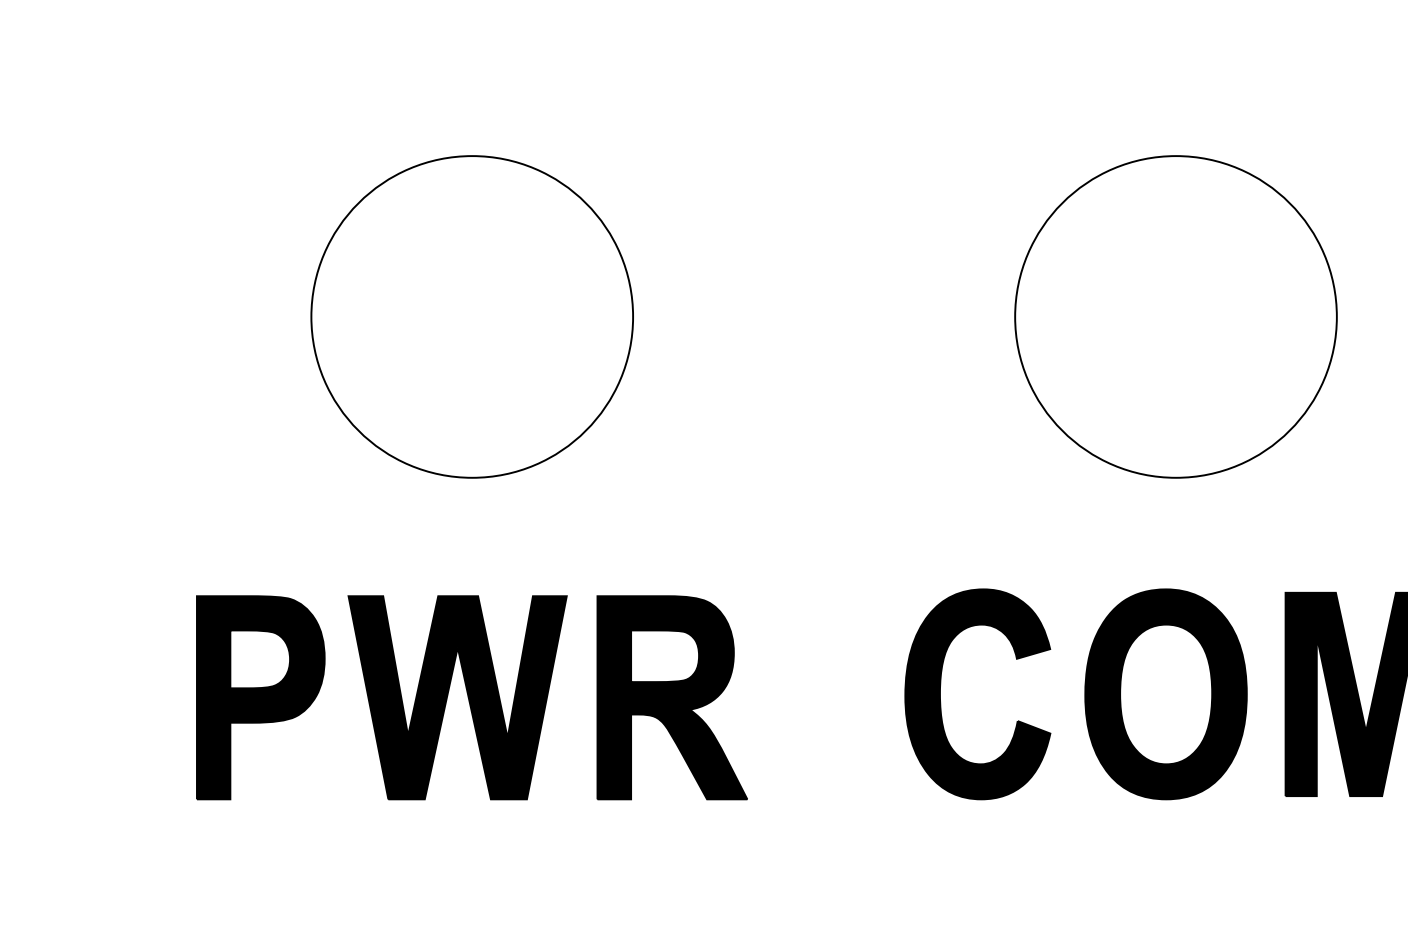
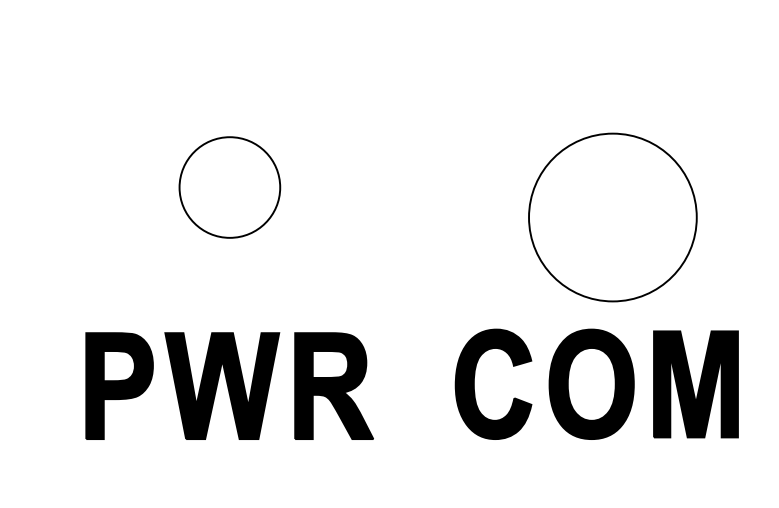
circle: (471, 316) -> (229, 187), size x0.6
circle: (1175, 316) -> (612, 217), moved

